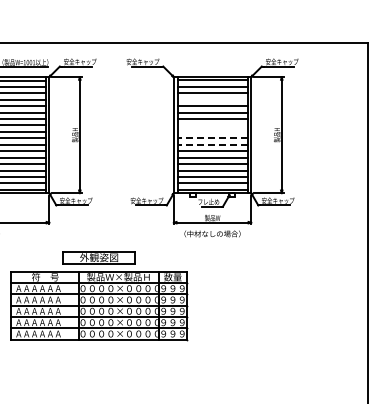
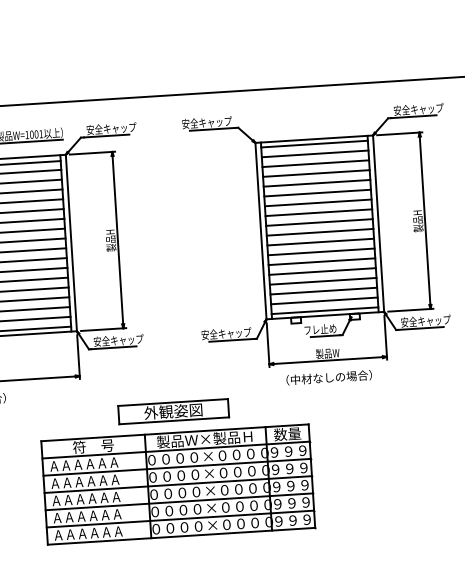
line: (212, 99) -> (316, 173), added
line: (212, 125) -> (318, 212), added
line: (212, 131) -> (319, 221), added
line: (212, 138) -> (320, 232), dashed -> solid
line: (212, 144) -> (320, 241), dashed -> solid
part: (99, 296) -> (177, 470), moved

